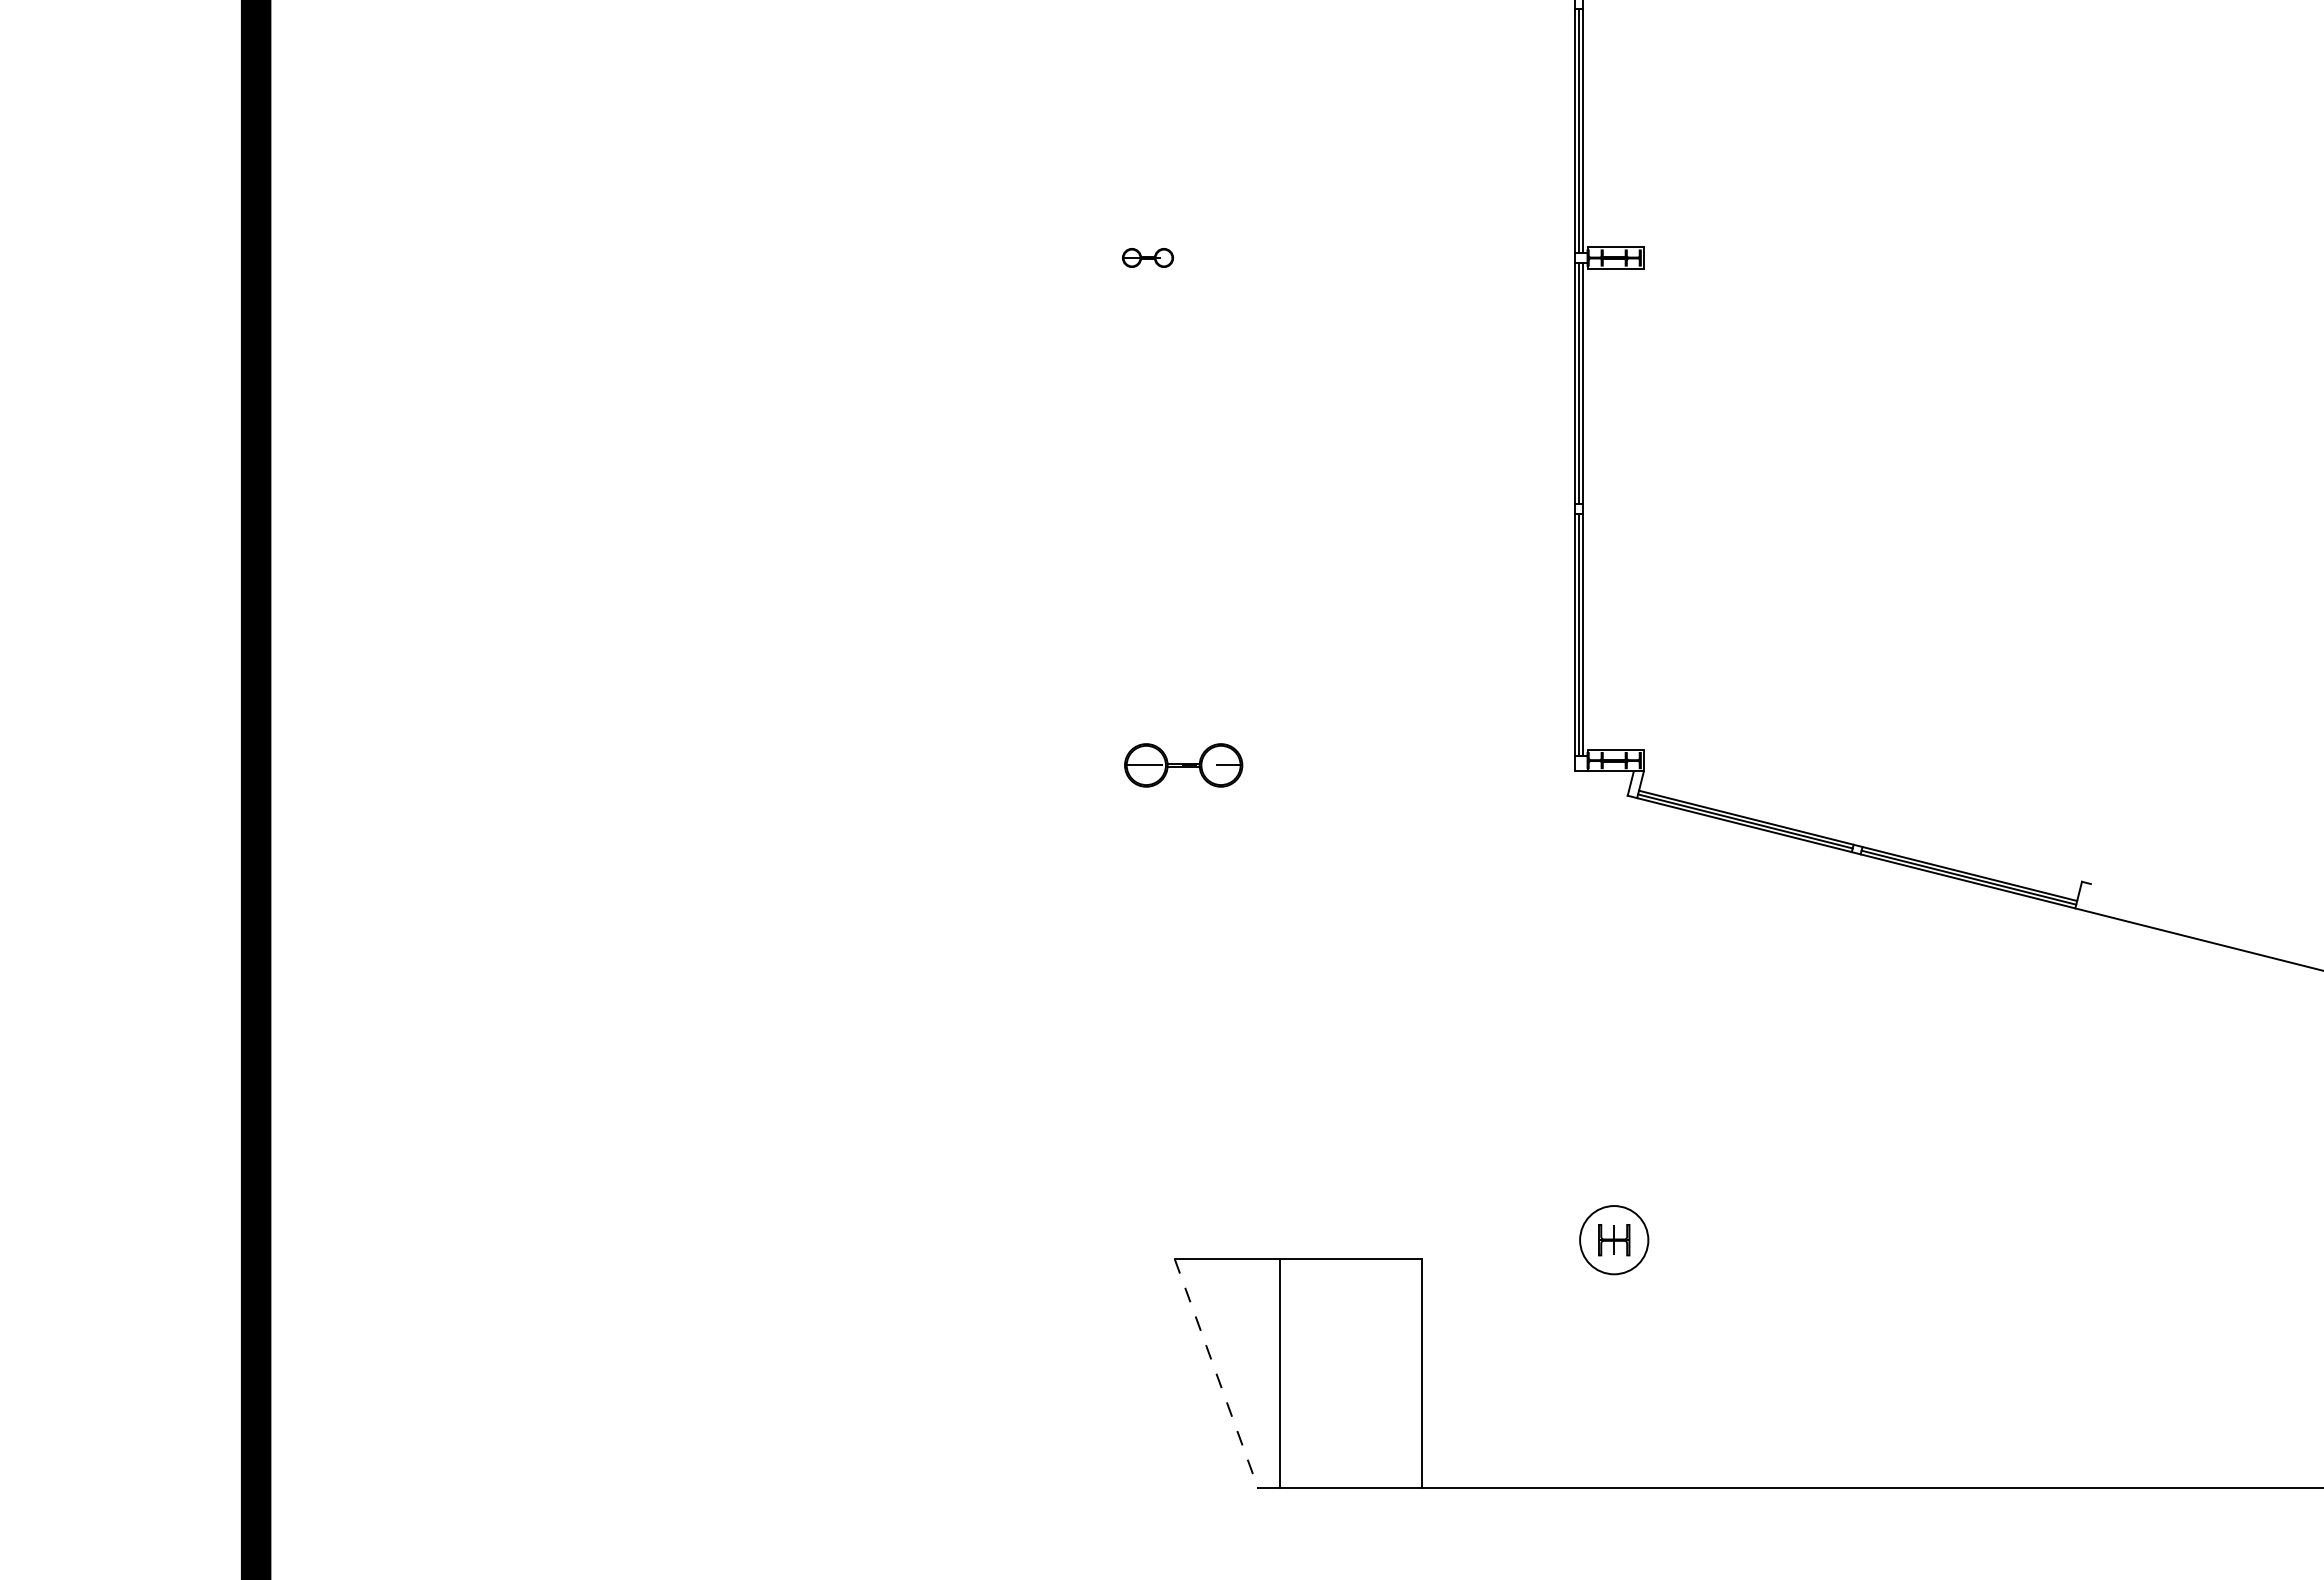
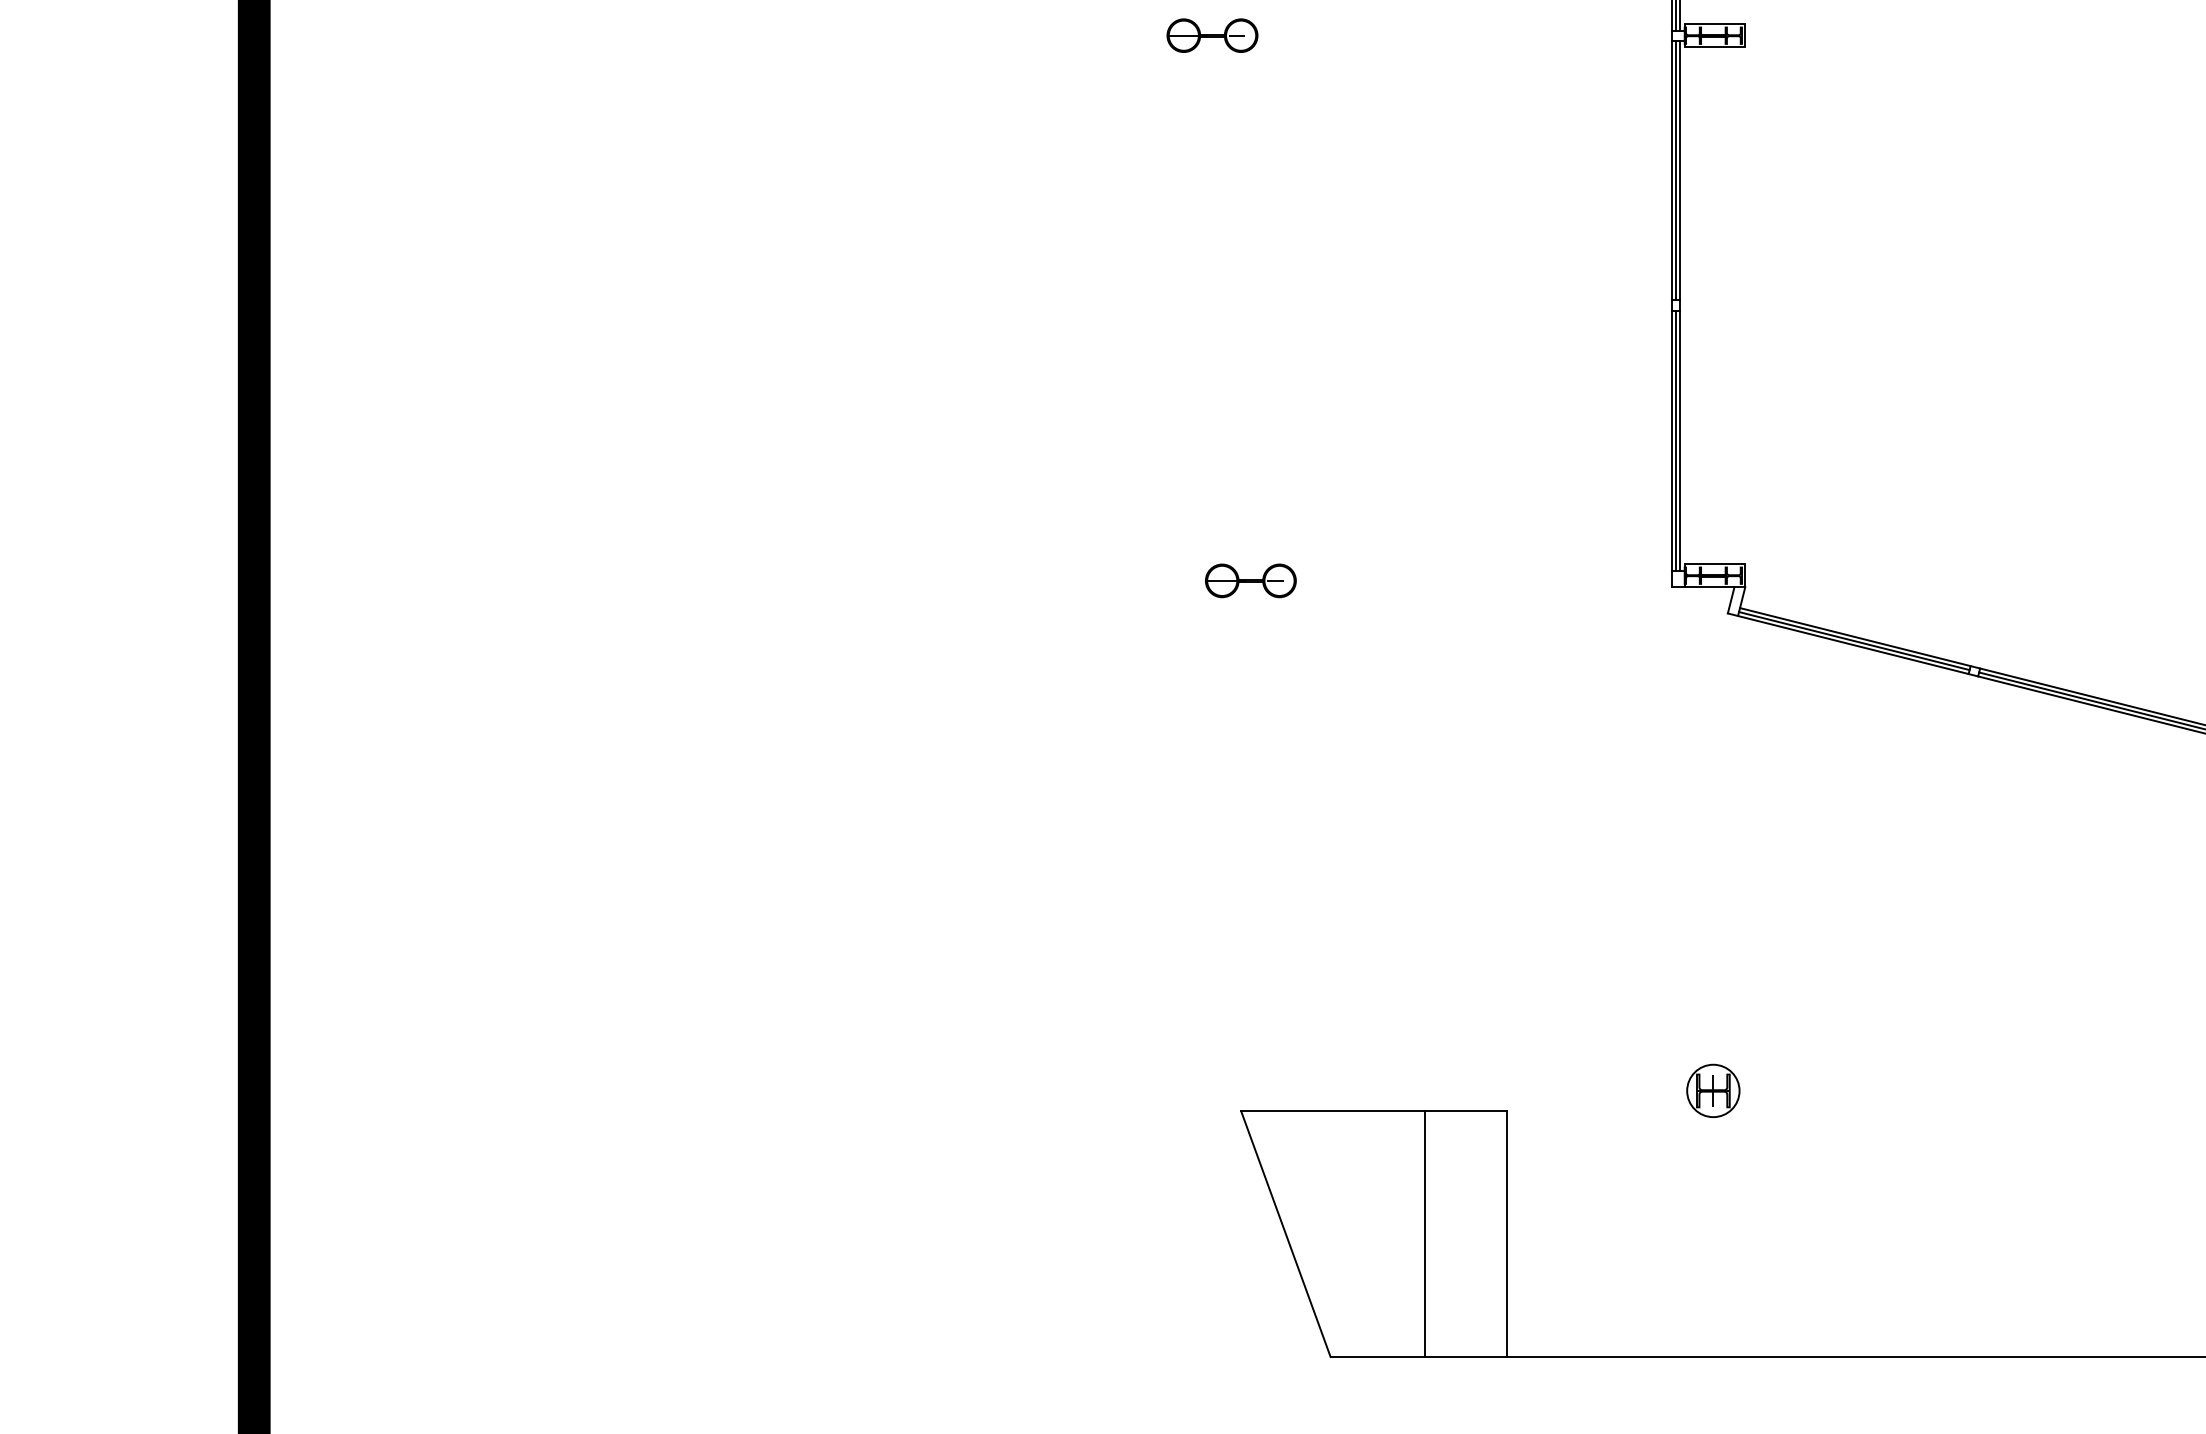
part: (1147, 257) -> (1211, 35), size x1.67
part: (1183, 765) -> (1250, 580), size x0.71
circle: (1613, 1239) -> (1712, 1090), size x0.71
line: (1216, 1373) -> (1286, 1234), dashed -> solid
line: (1280, 1373) -> (1425, 1234), moved

